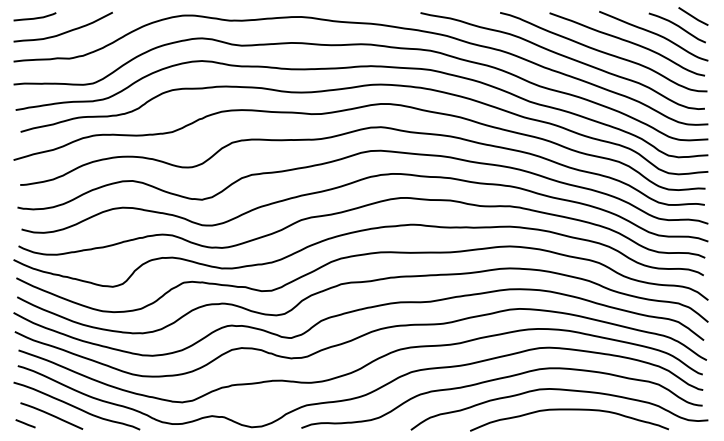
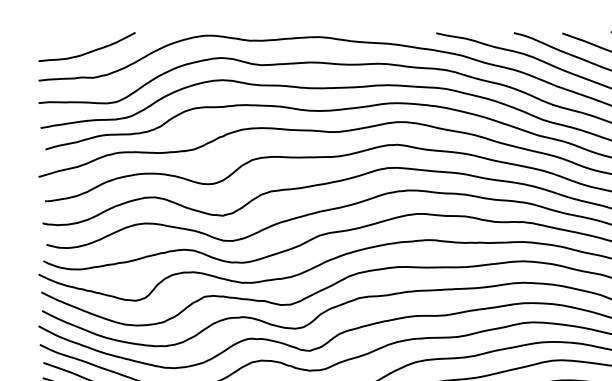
curve: (34, 17) -> (59, 37), removed

